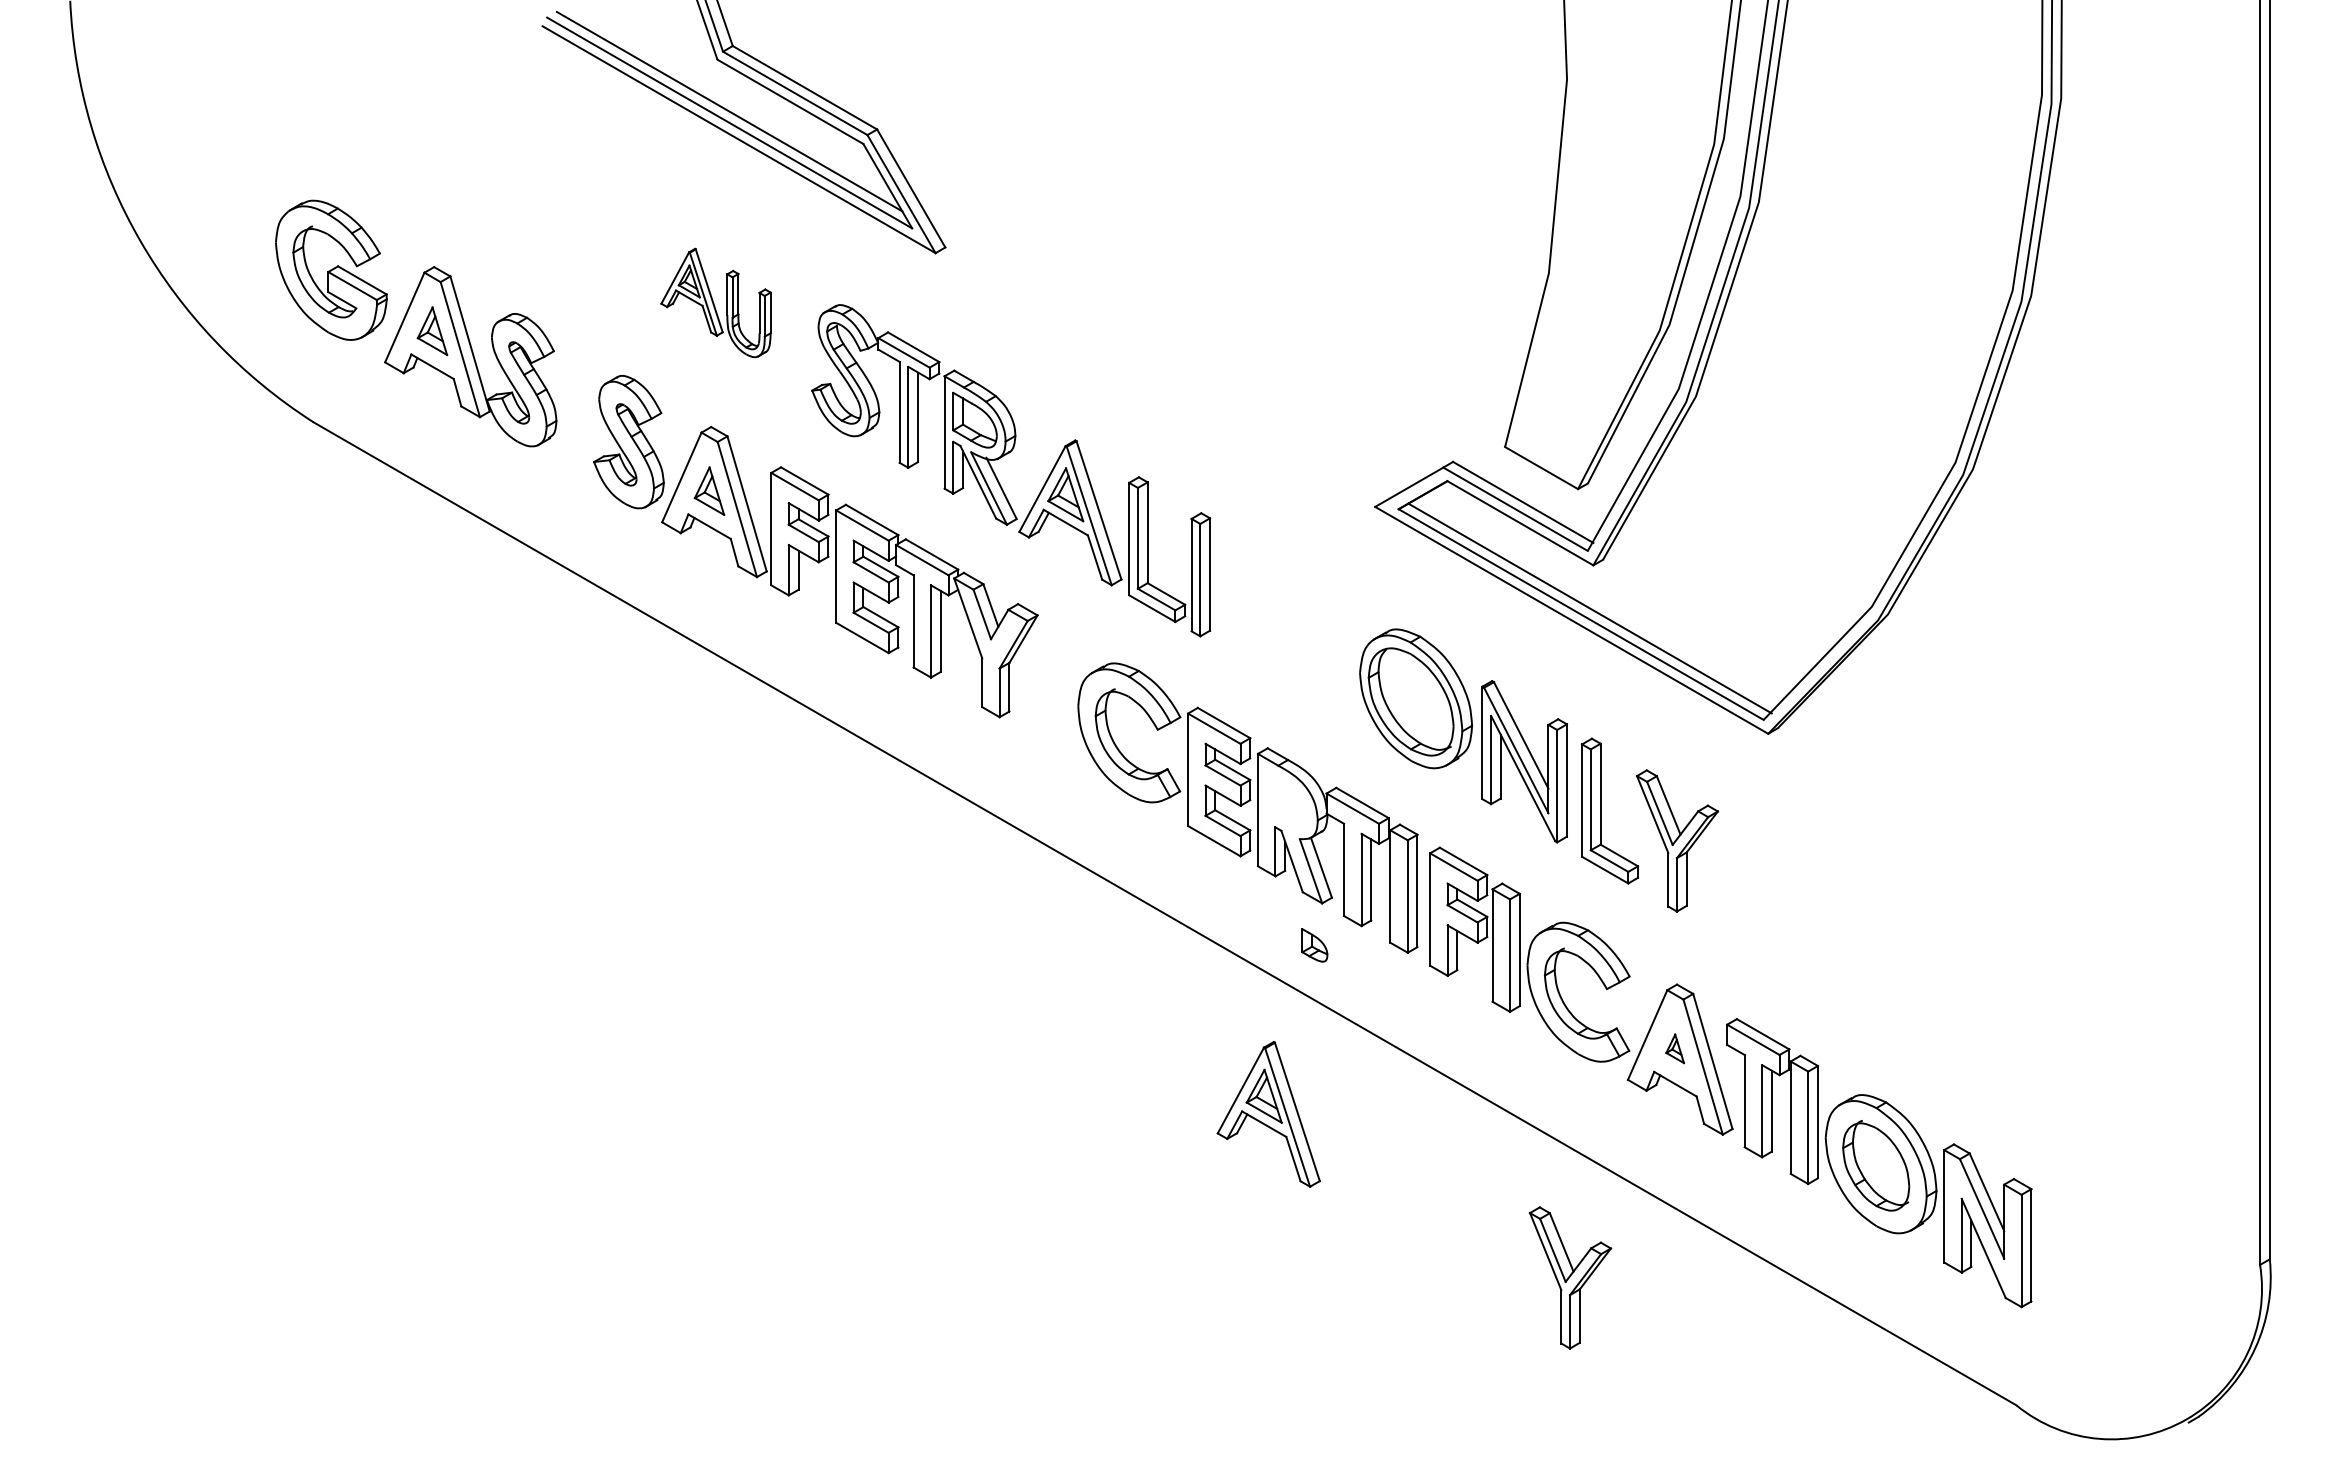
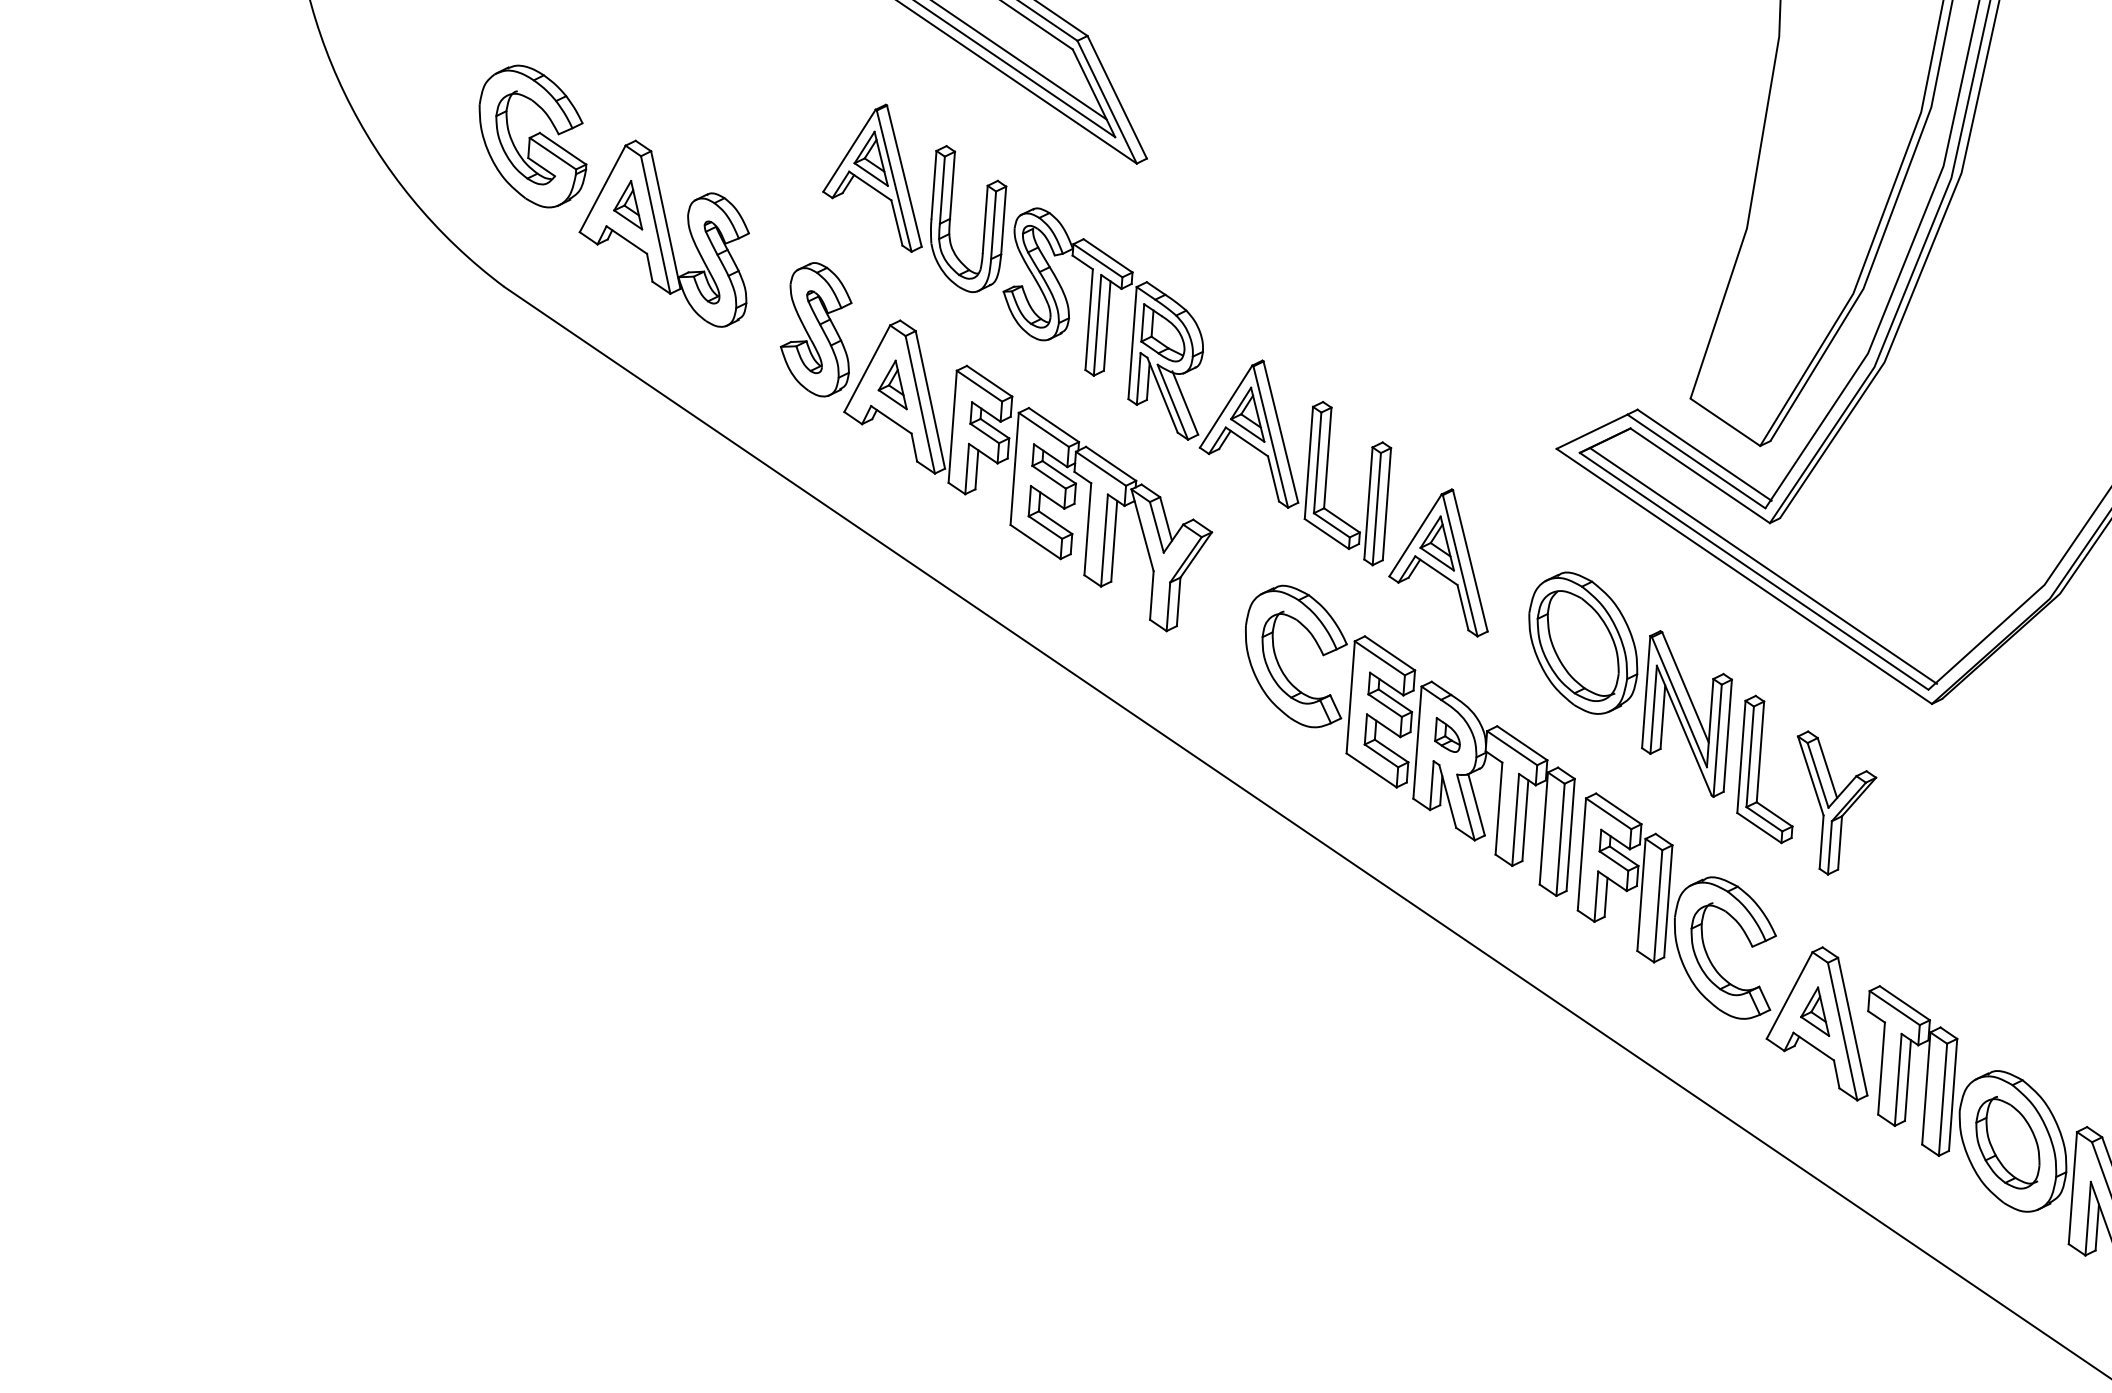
part: (715, 302) -> (913, 196), size x1.67
part: (1314, 945) -> (1447, 735), moved
part: (1674, 1048) -> (1815, 1010), size x1.67
part: (1268, 1114) -> (1441, 561), moved
part: (1570, 1277) -> (1694, 1231), removed

